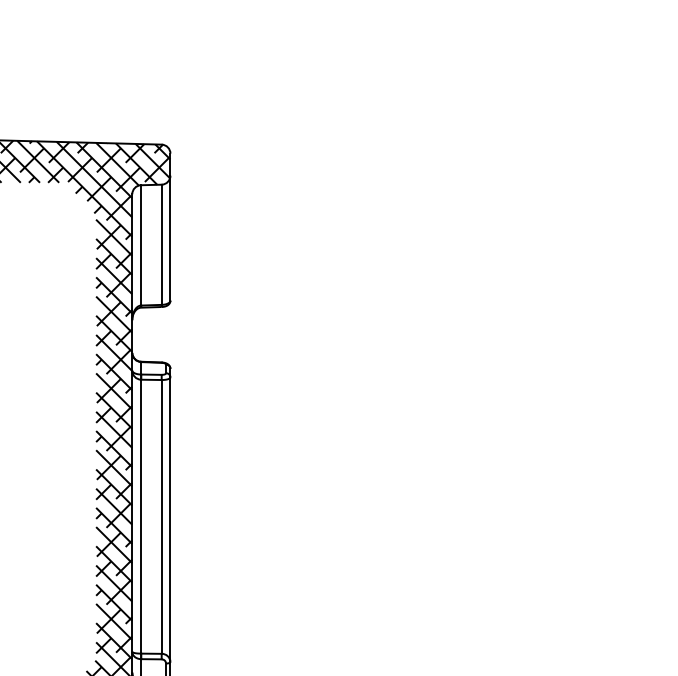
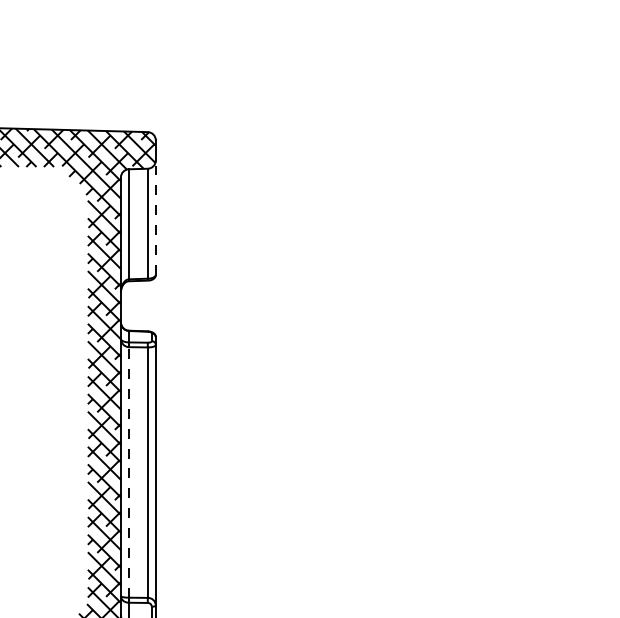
line: (170, 237) -> (155, 217), solid -> dashed
line: (141, 516) -> (129, 472), solid -> dashed

